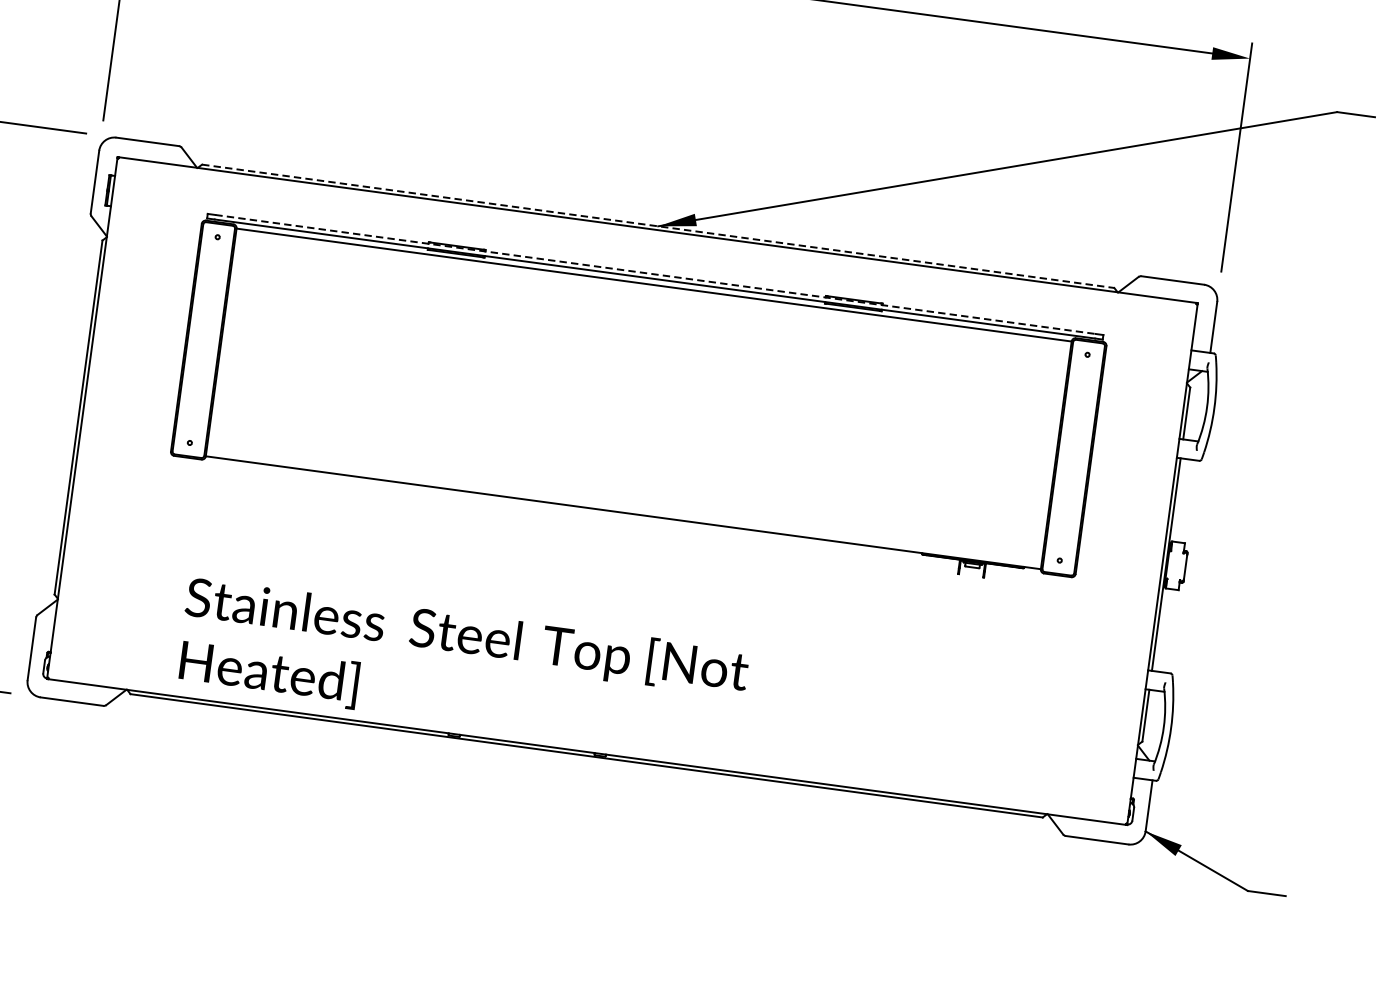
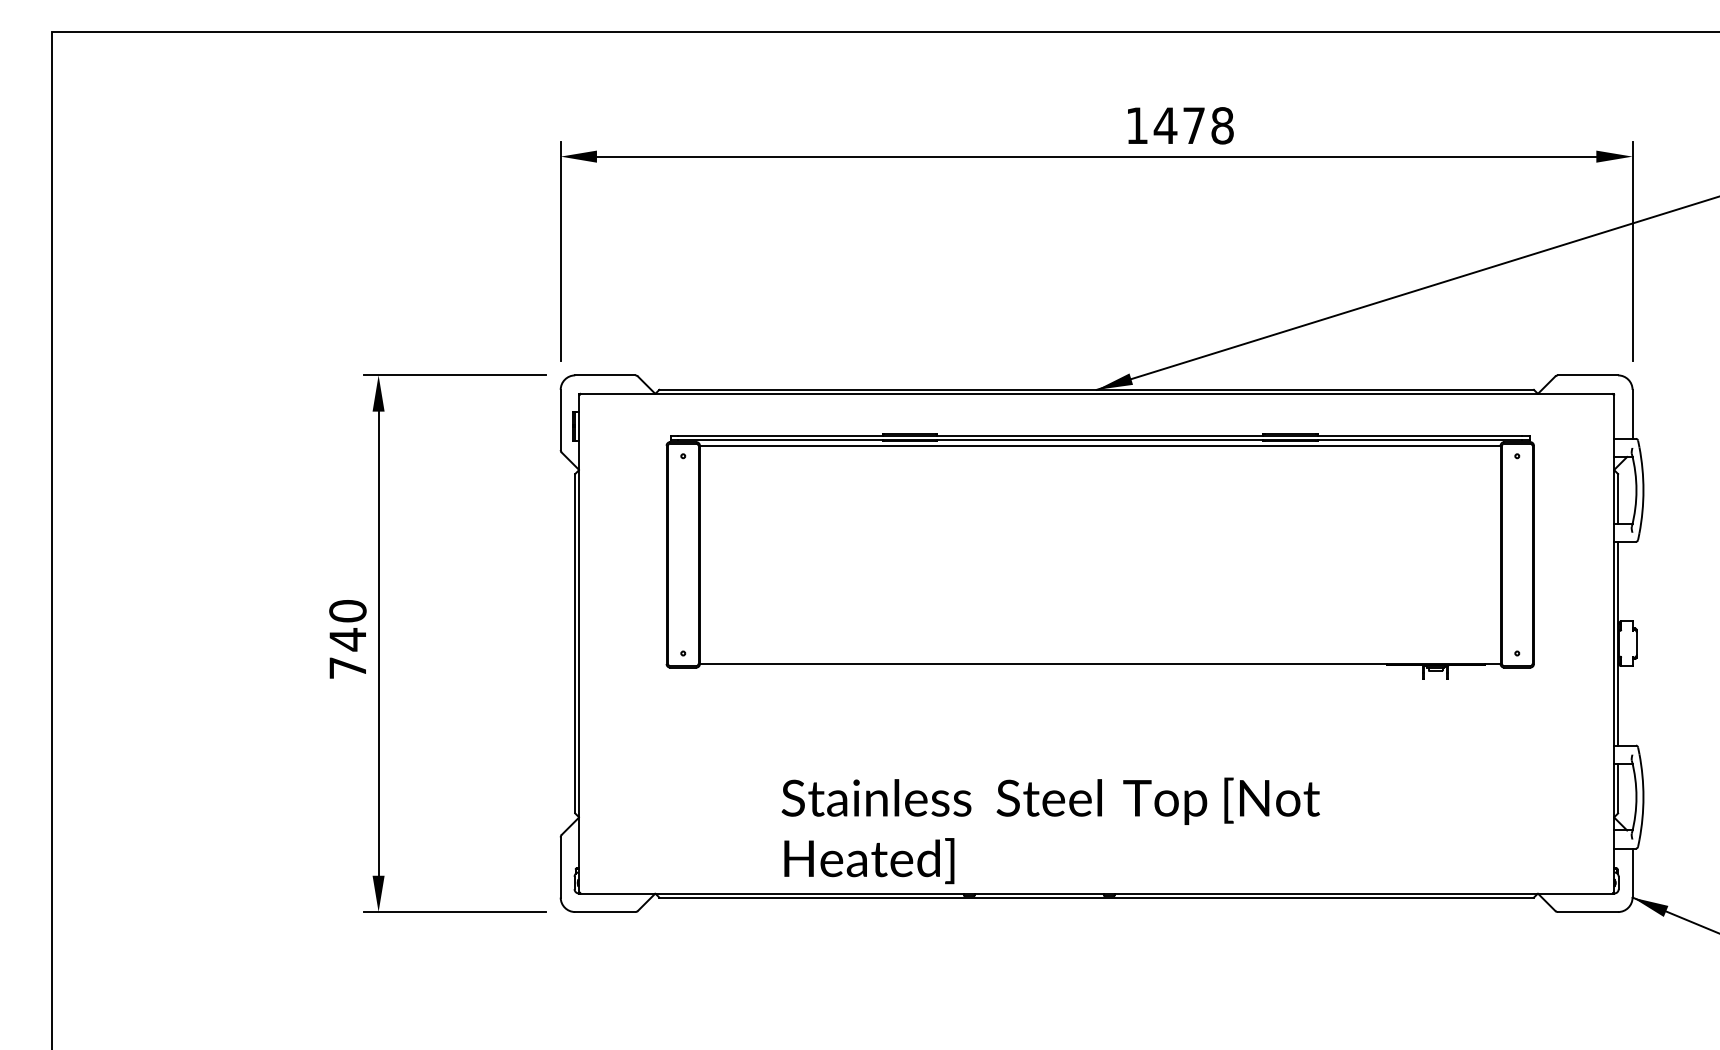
line: (659, 226) -> (1097, 389), dashed -> solid
line: (655, 274) -> (1100, 435), dashed -> solid
text: (462, 667) -> (1050, 830), moved

